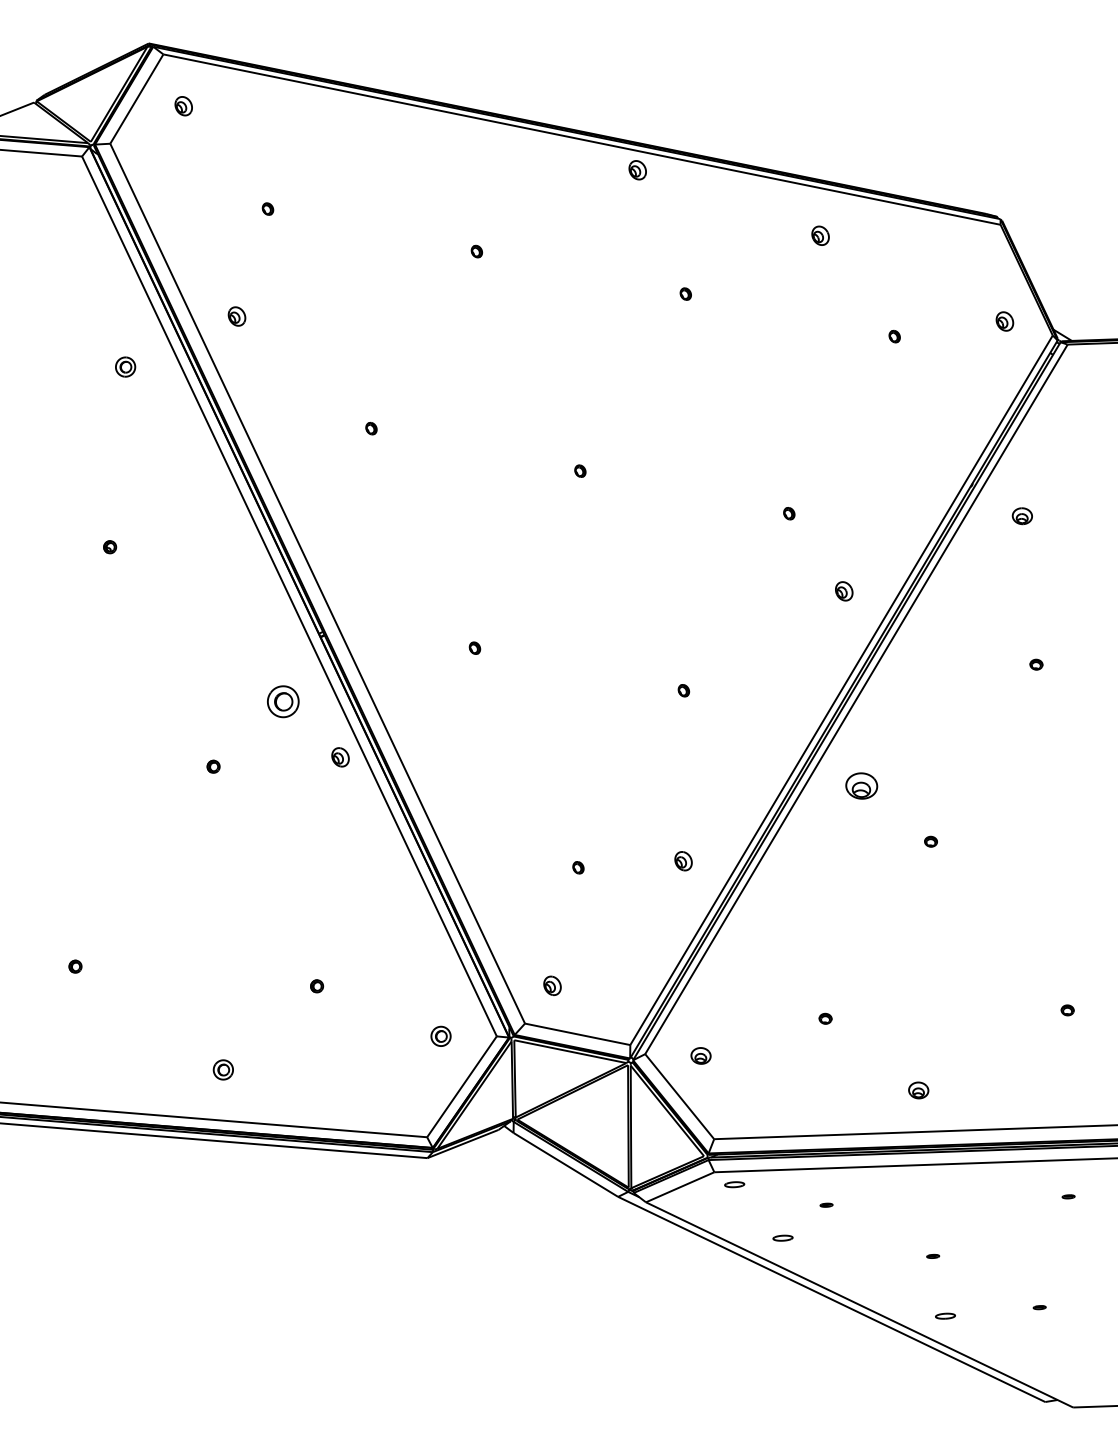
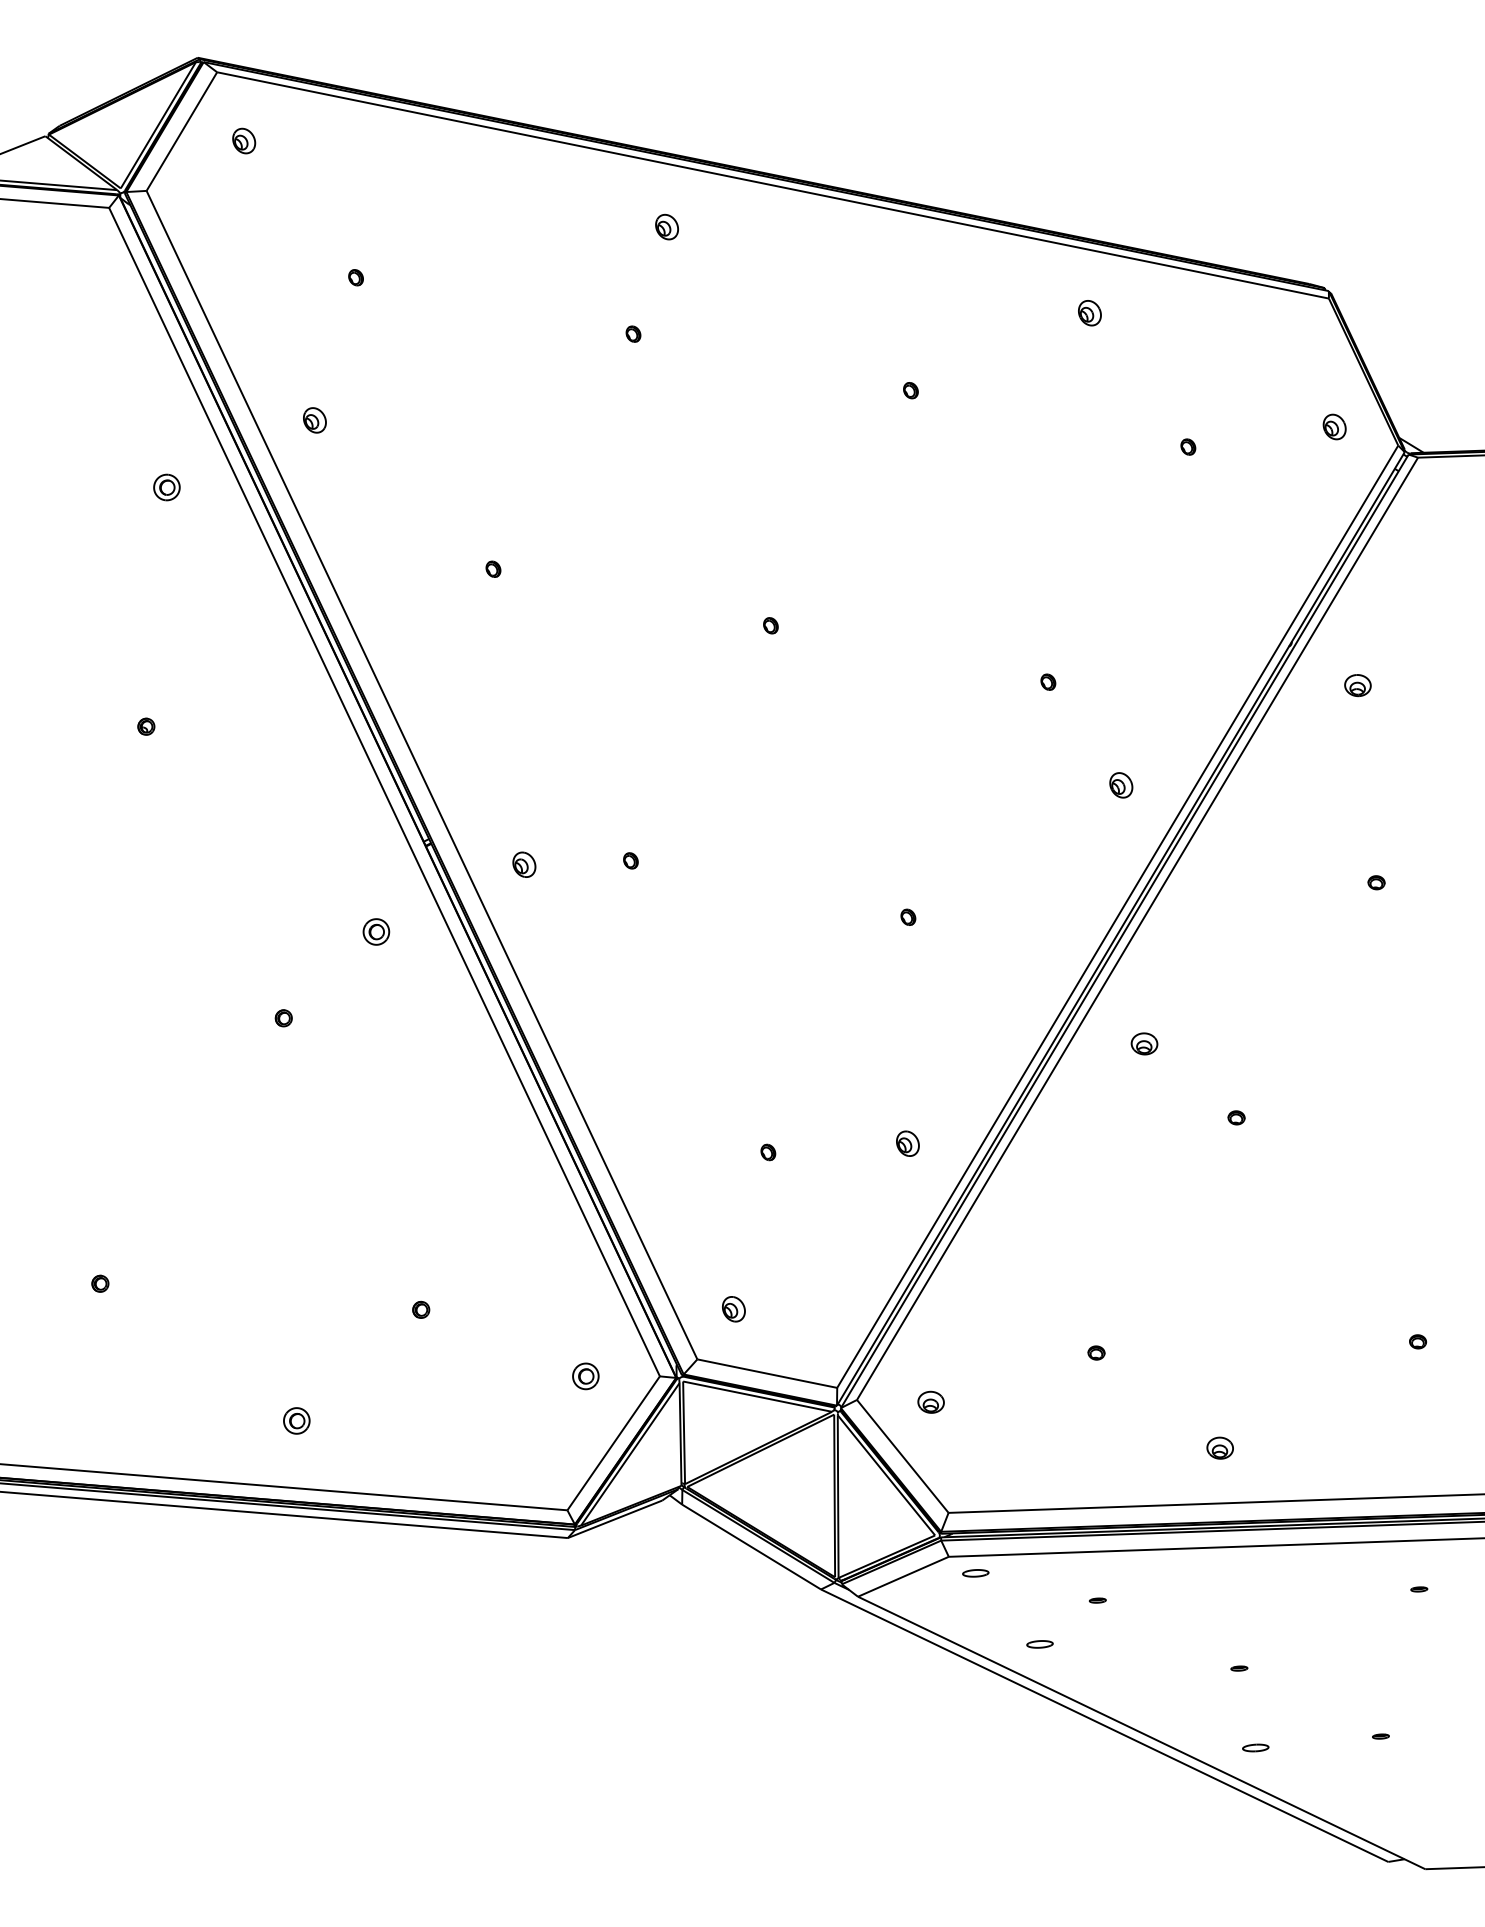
part: (637, 169) -> (666, 226), moved
part: (283, 701) -> (376, 931), size x0.62
part: (340, 757) -> (524, 864), moved
part: (861, 785) -> (1144, 1043), size x0.62

